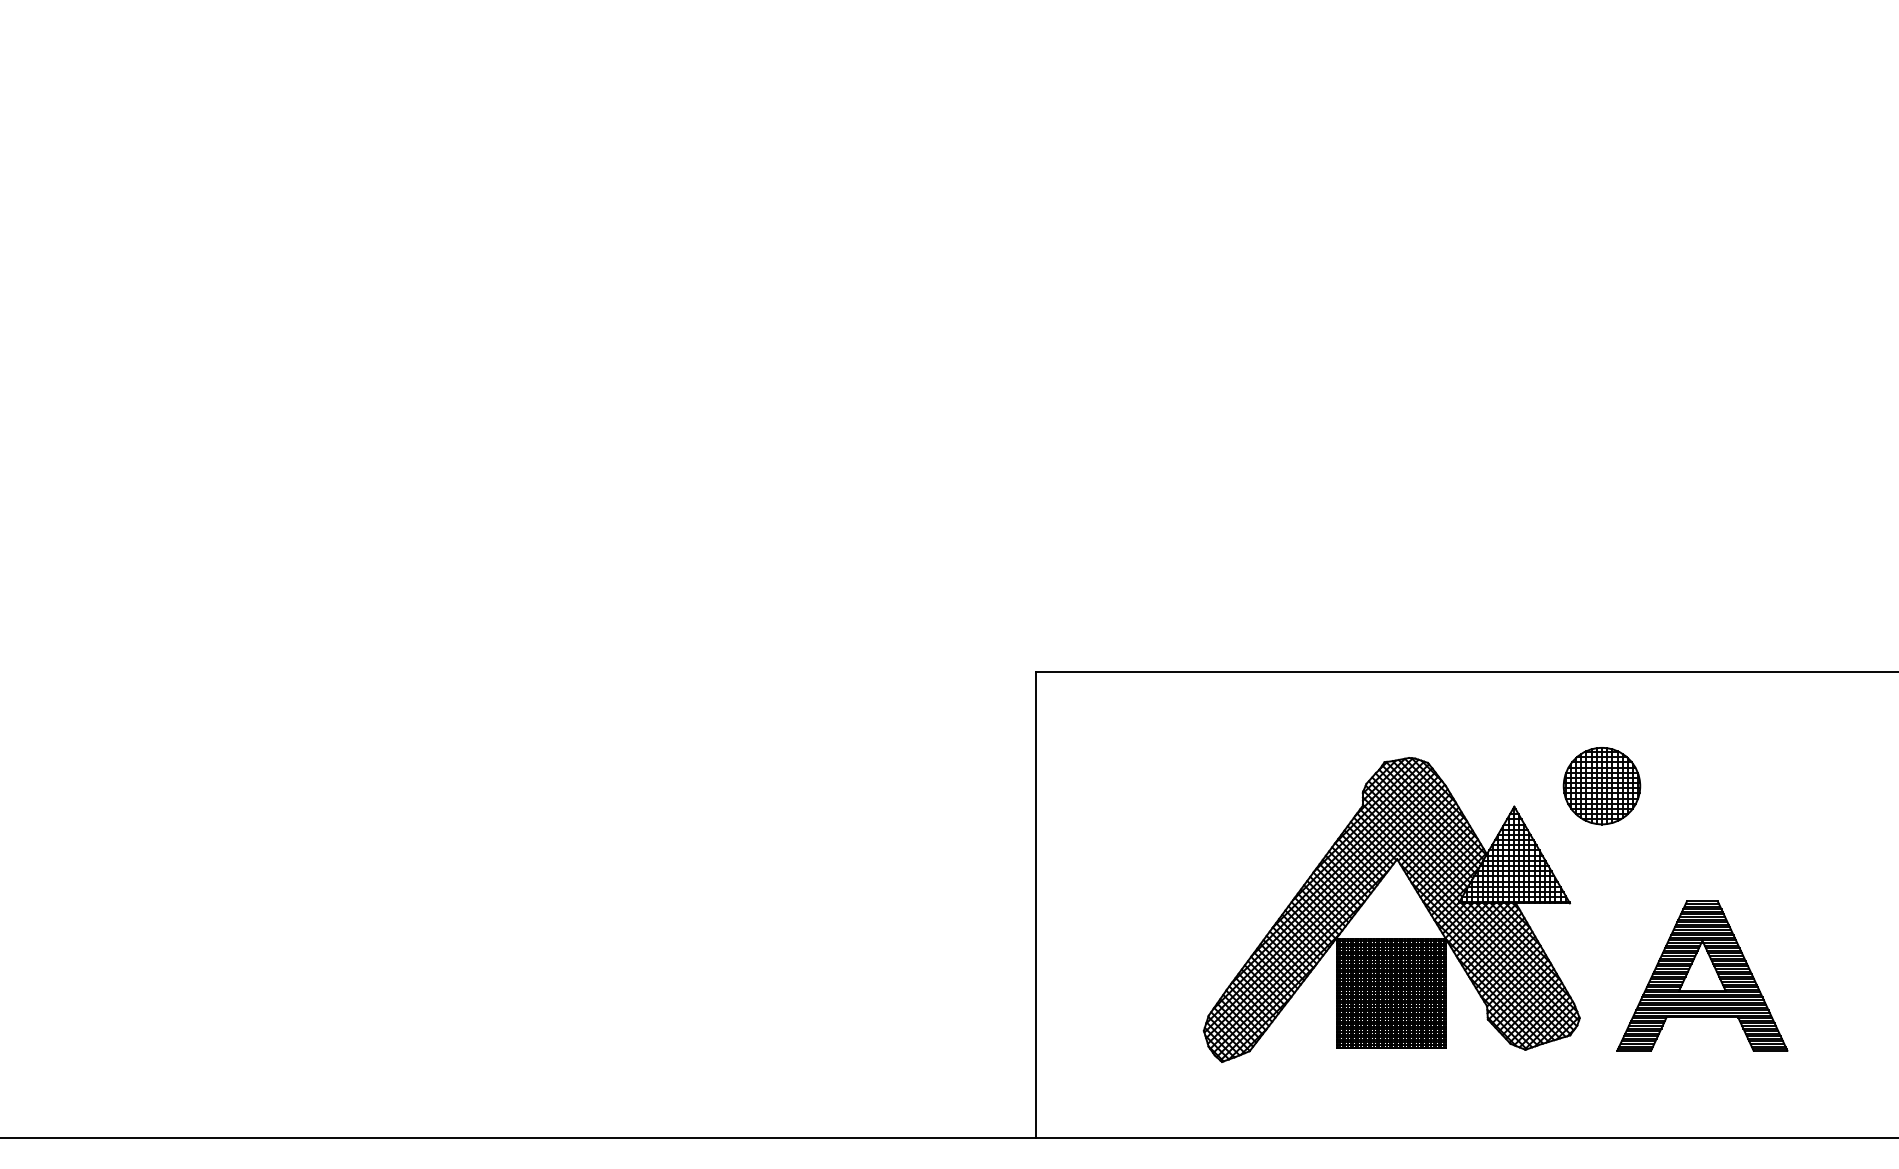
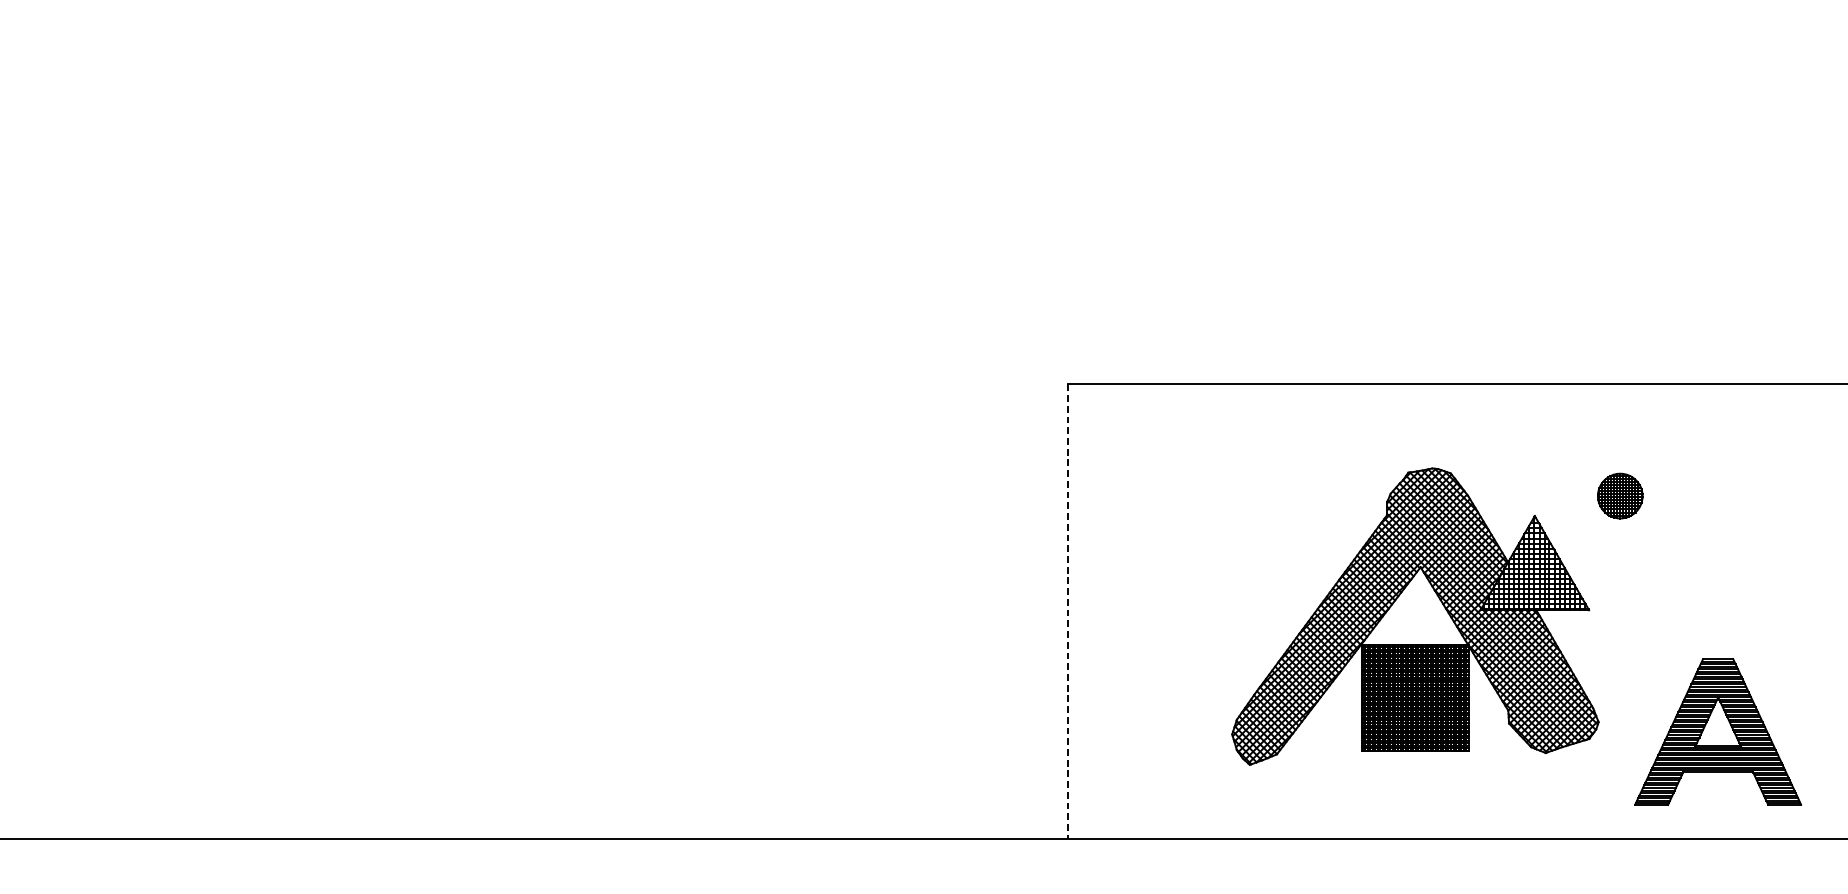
part: (1601, 786) -> (1619, 496), size x0.6
line: (1035, 905) -> (1068, 612), solid -> dashed
part: (1702, 975) -> (1718, 731), moved

